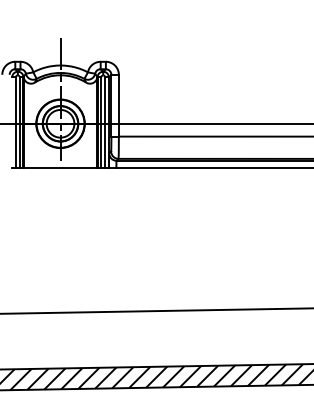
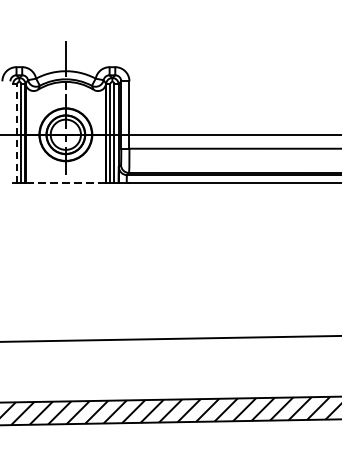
line: (15, 122) -> (16, 133), solid -> dashed
line: (60, 168) -> (65, 183), solid -> dashed

